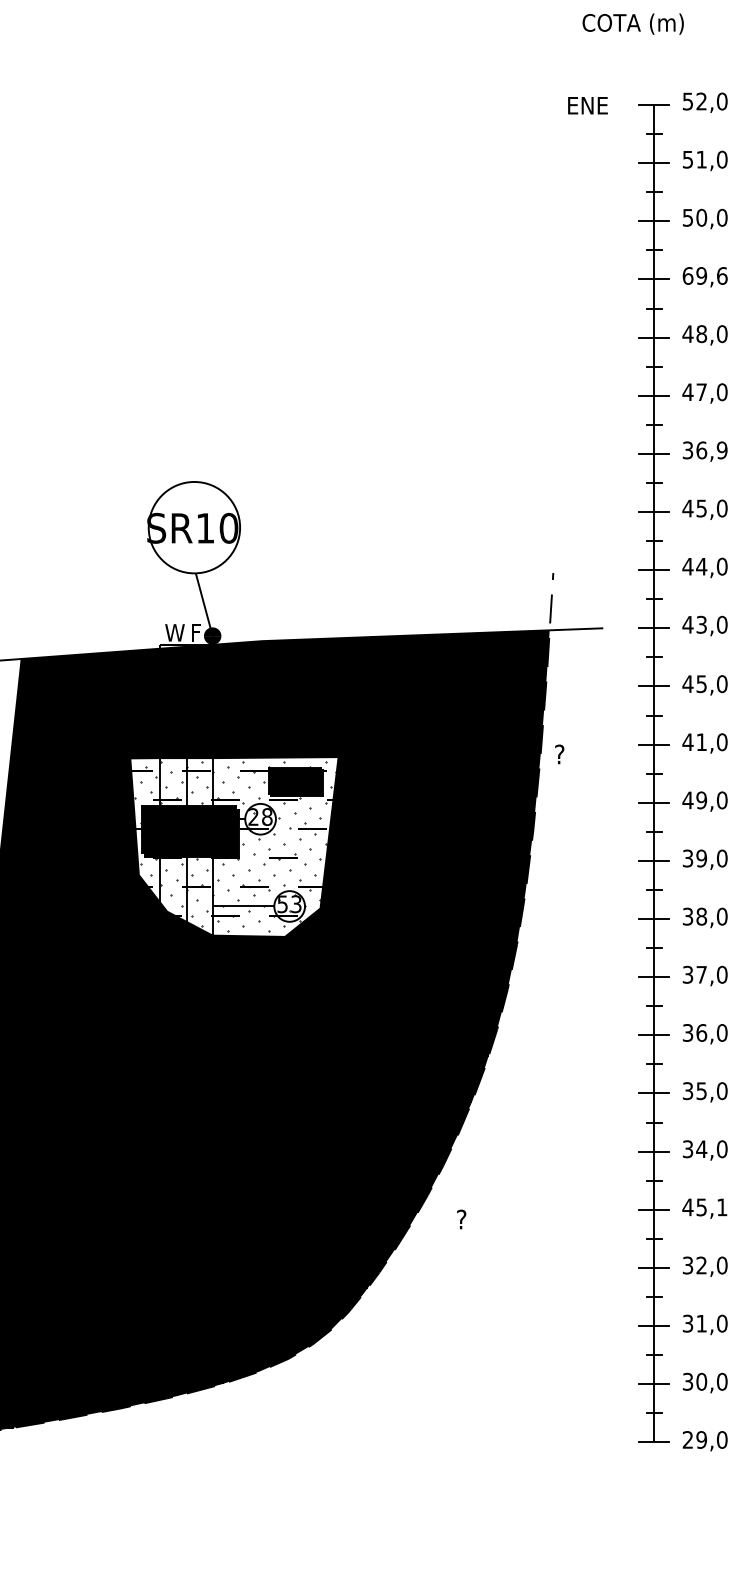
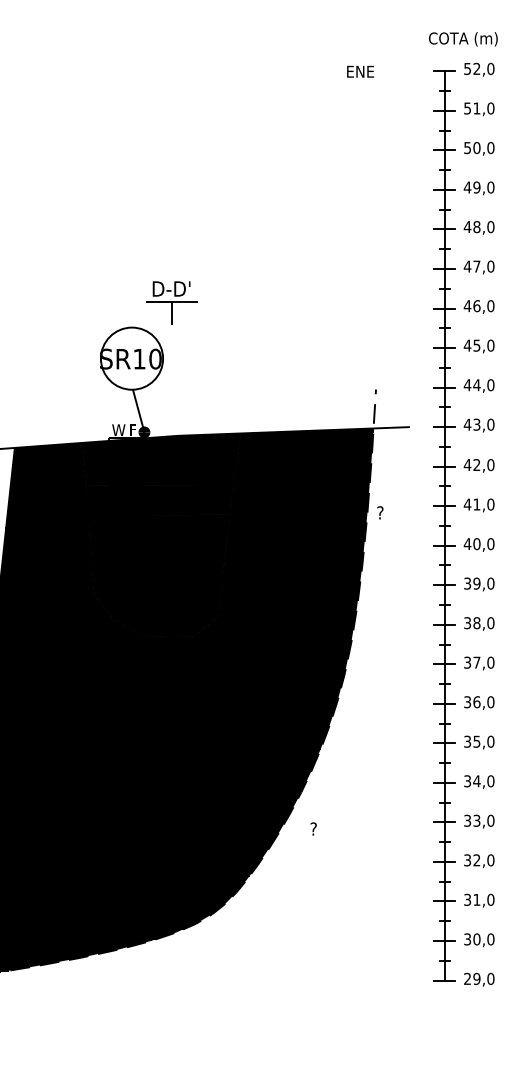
text: (633, 24) -> (463, 39), moved
text: (587, 105) -> (360, 71), moved
text: (704, 275) -> (478, 187), 69,6 -> 49,0
part: (252, 445) -> (171, 302), added
text: (704, 450) -> (478, 306), 36,9 -> 46,0
text: (701, 684) -> (476, 465), 45,0 -> 42,0
text: (701, 800) -> (476, 544), 49,0 -> 40,0
fill: (233, 846) -> (158, 575), added
text: (704, 1206) -> (478, 820), 45,1 -> 33,0

